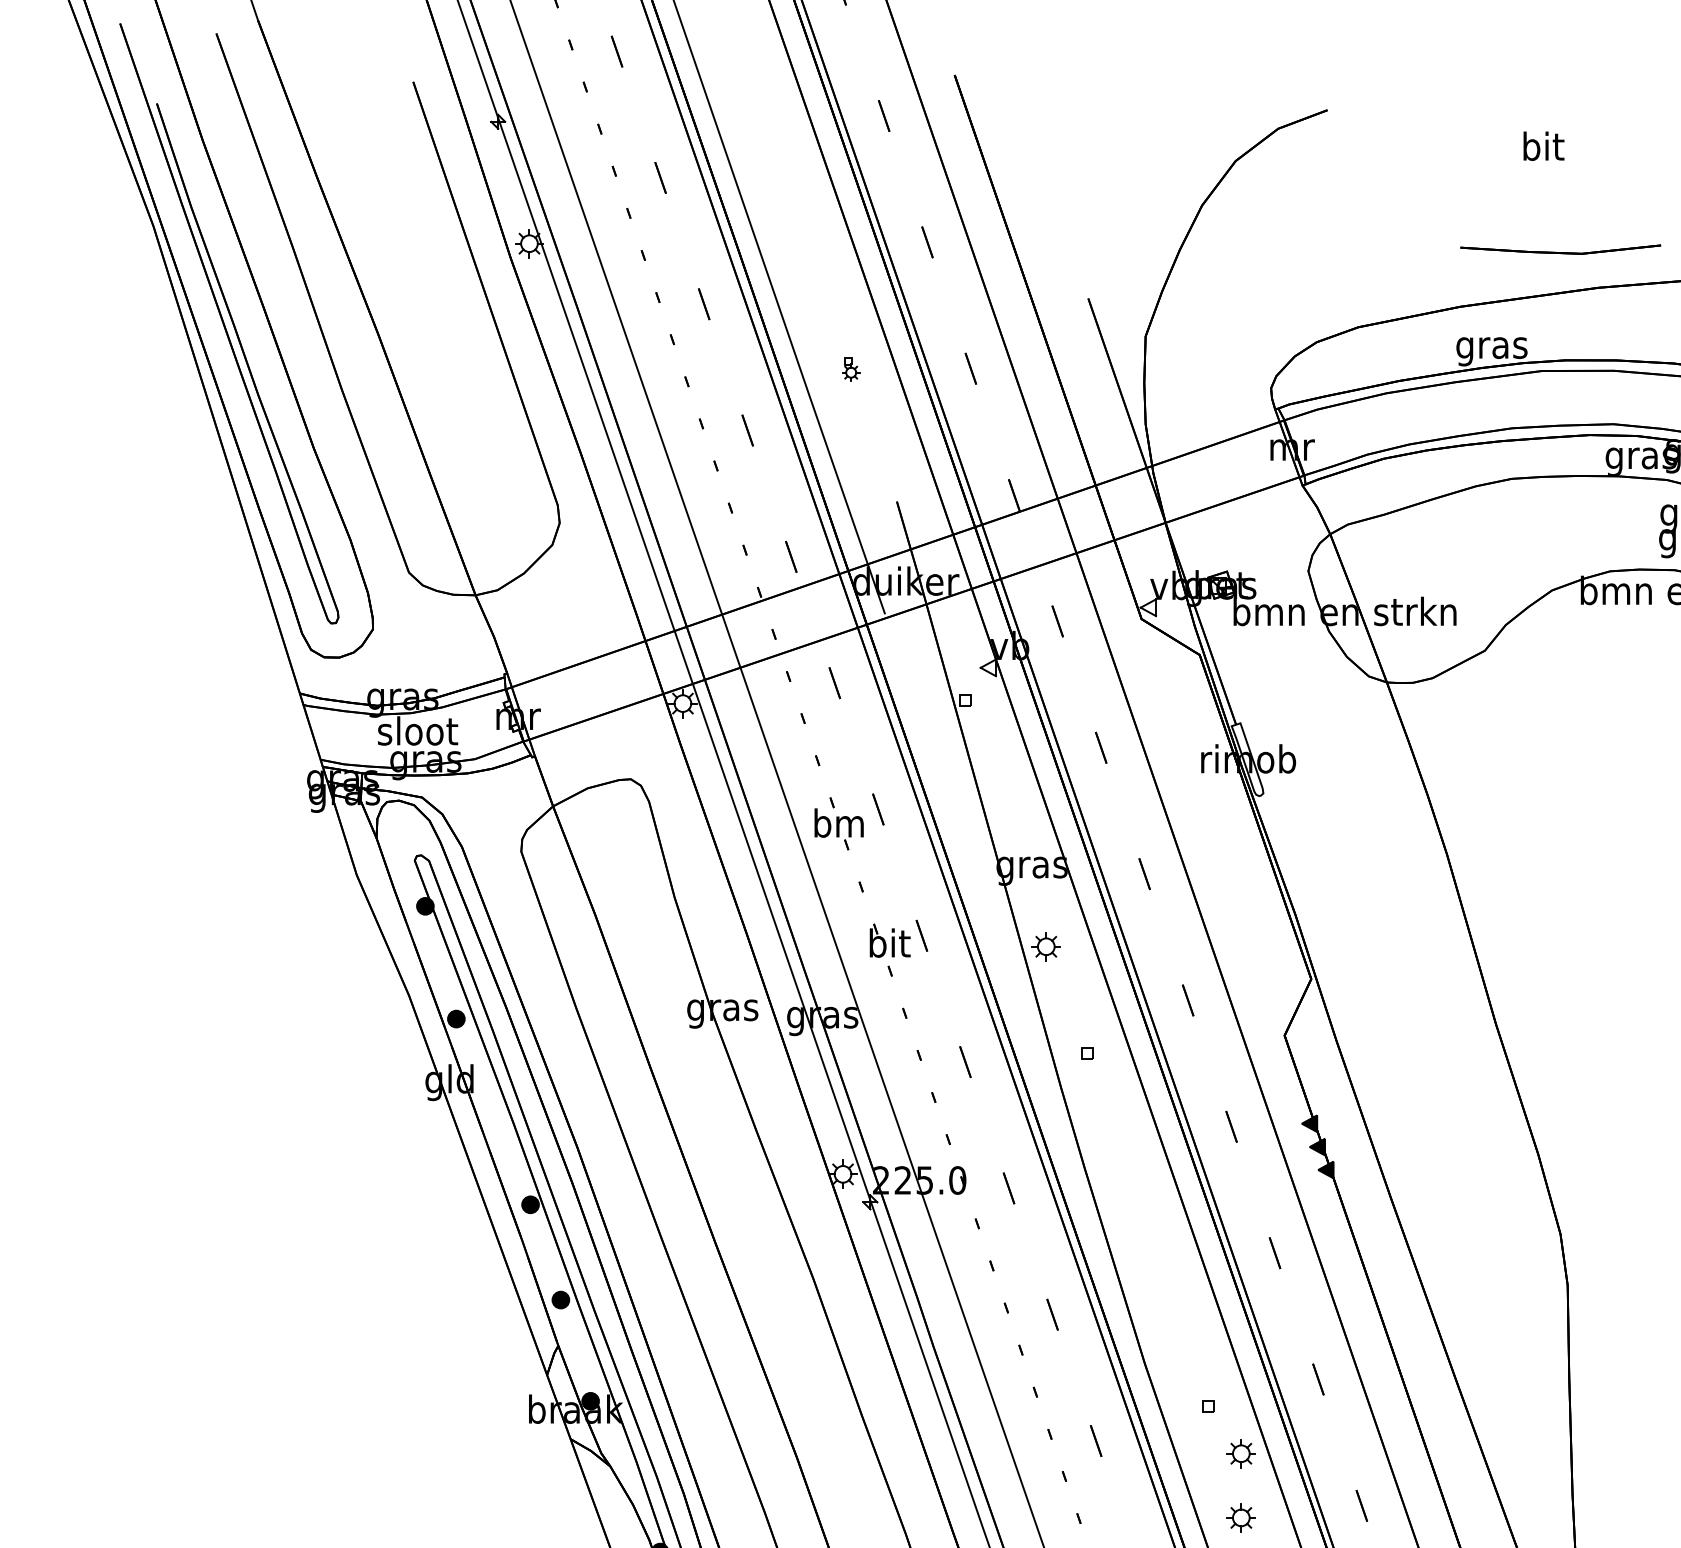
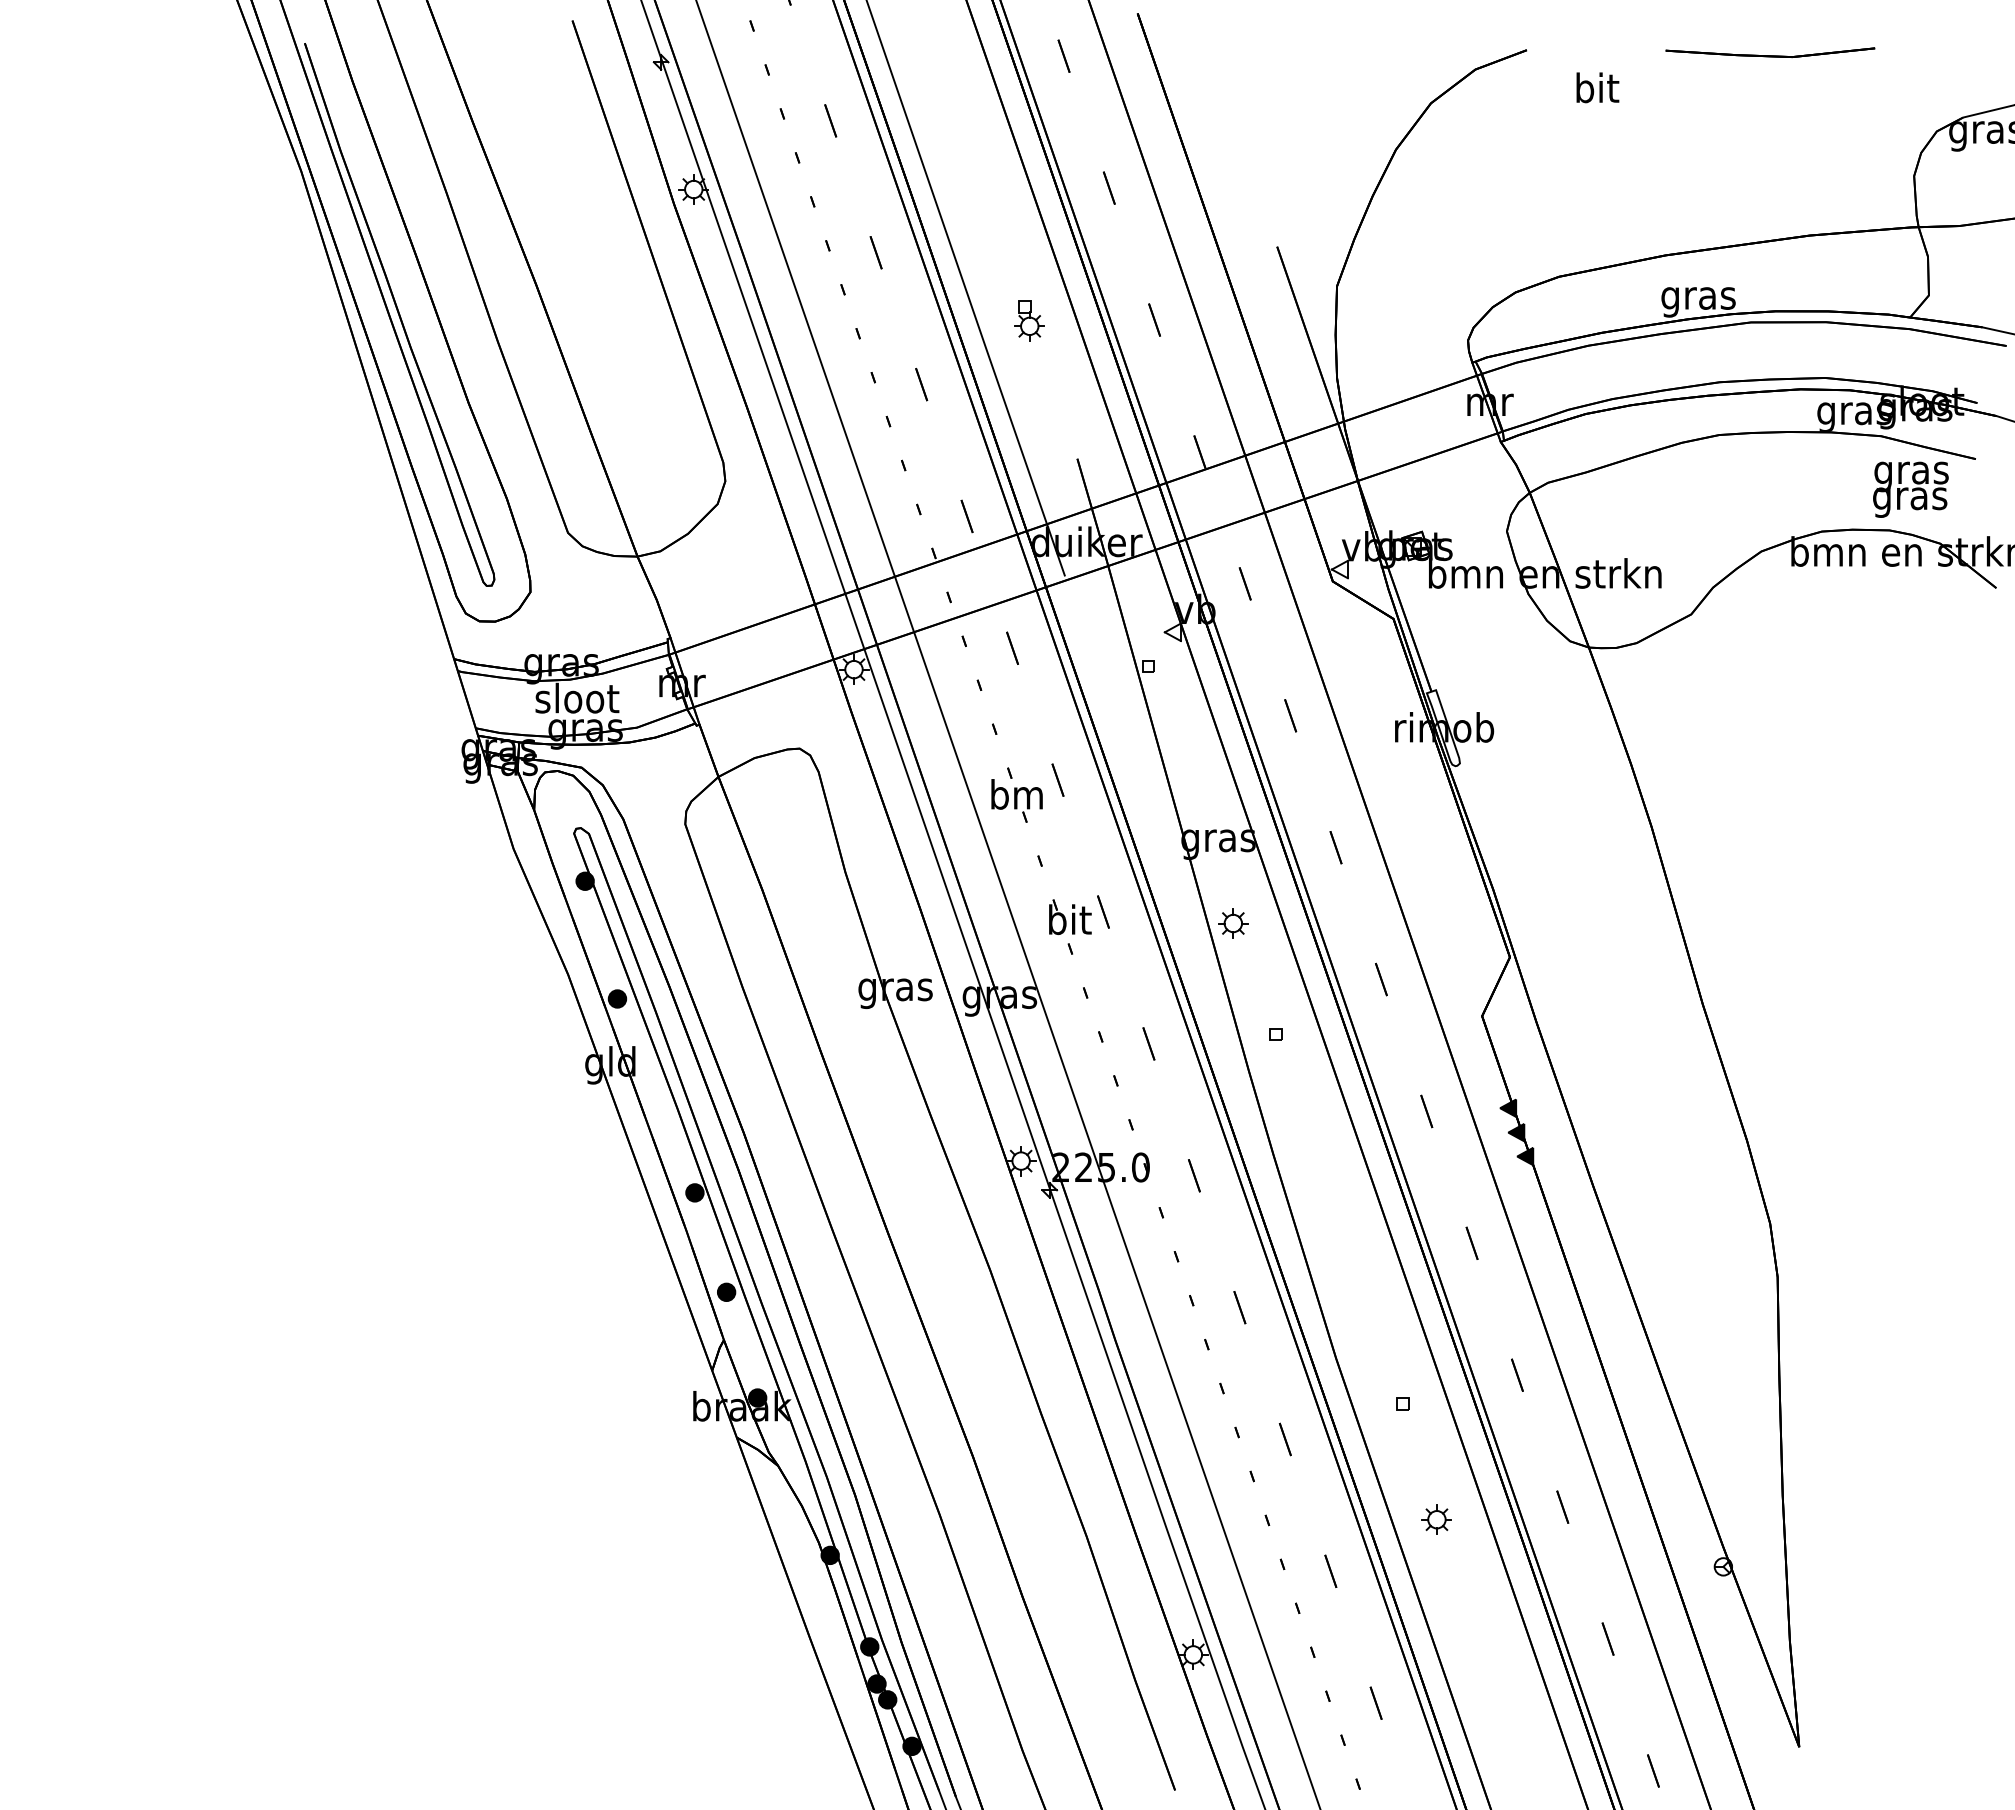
text: (1543, 145) -> (1597, 87), moved
part: (1560, 249) -> (1770, 52), moved
part: (851, 369) -> (1029, 320), size x1.67
part: (1240, 1453) -> (1436, 1452), removed

